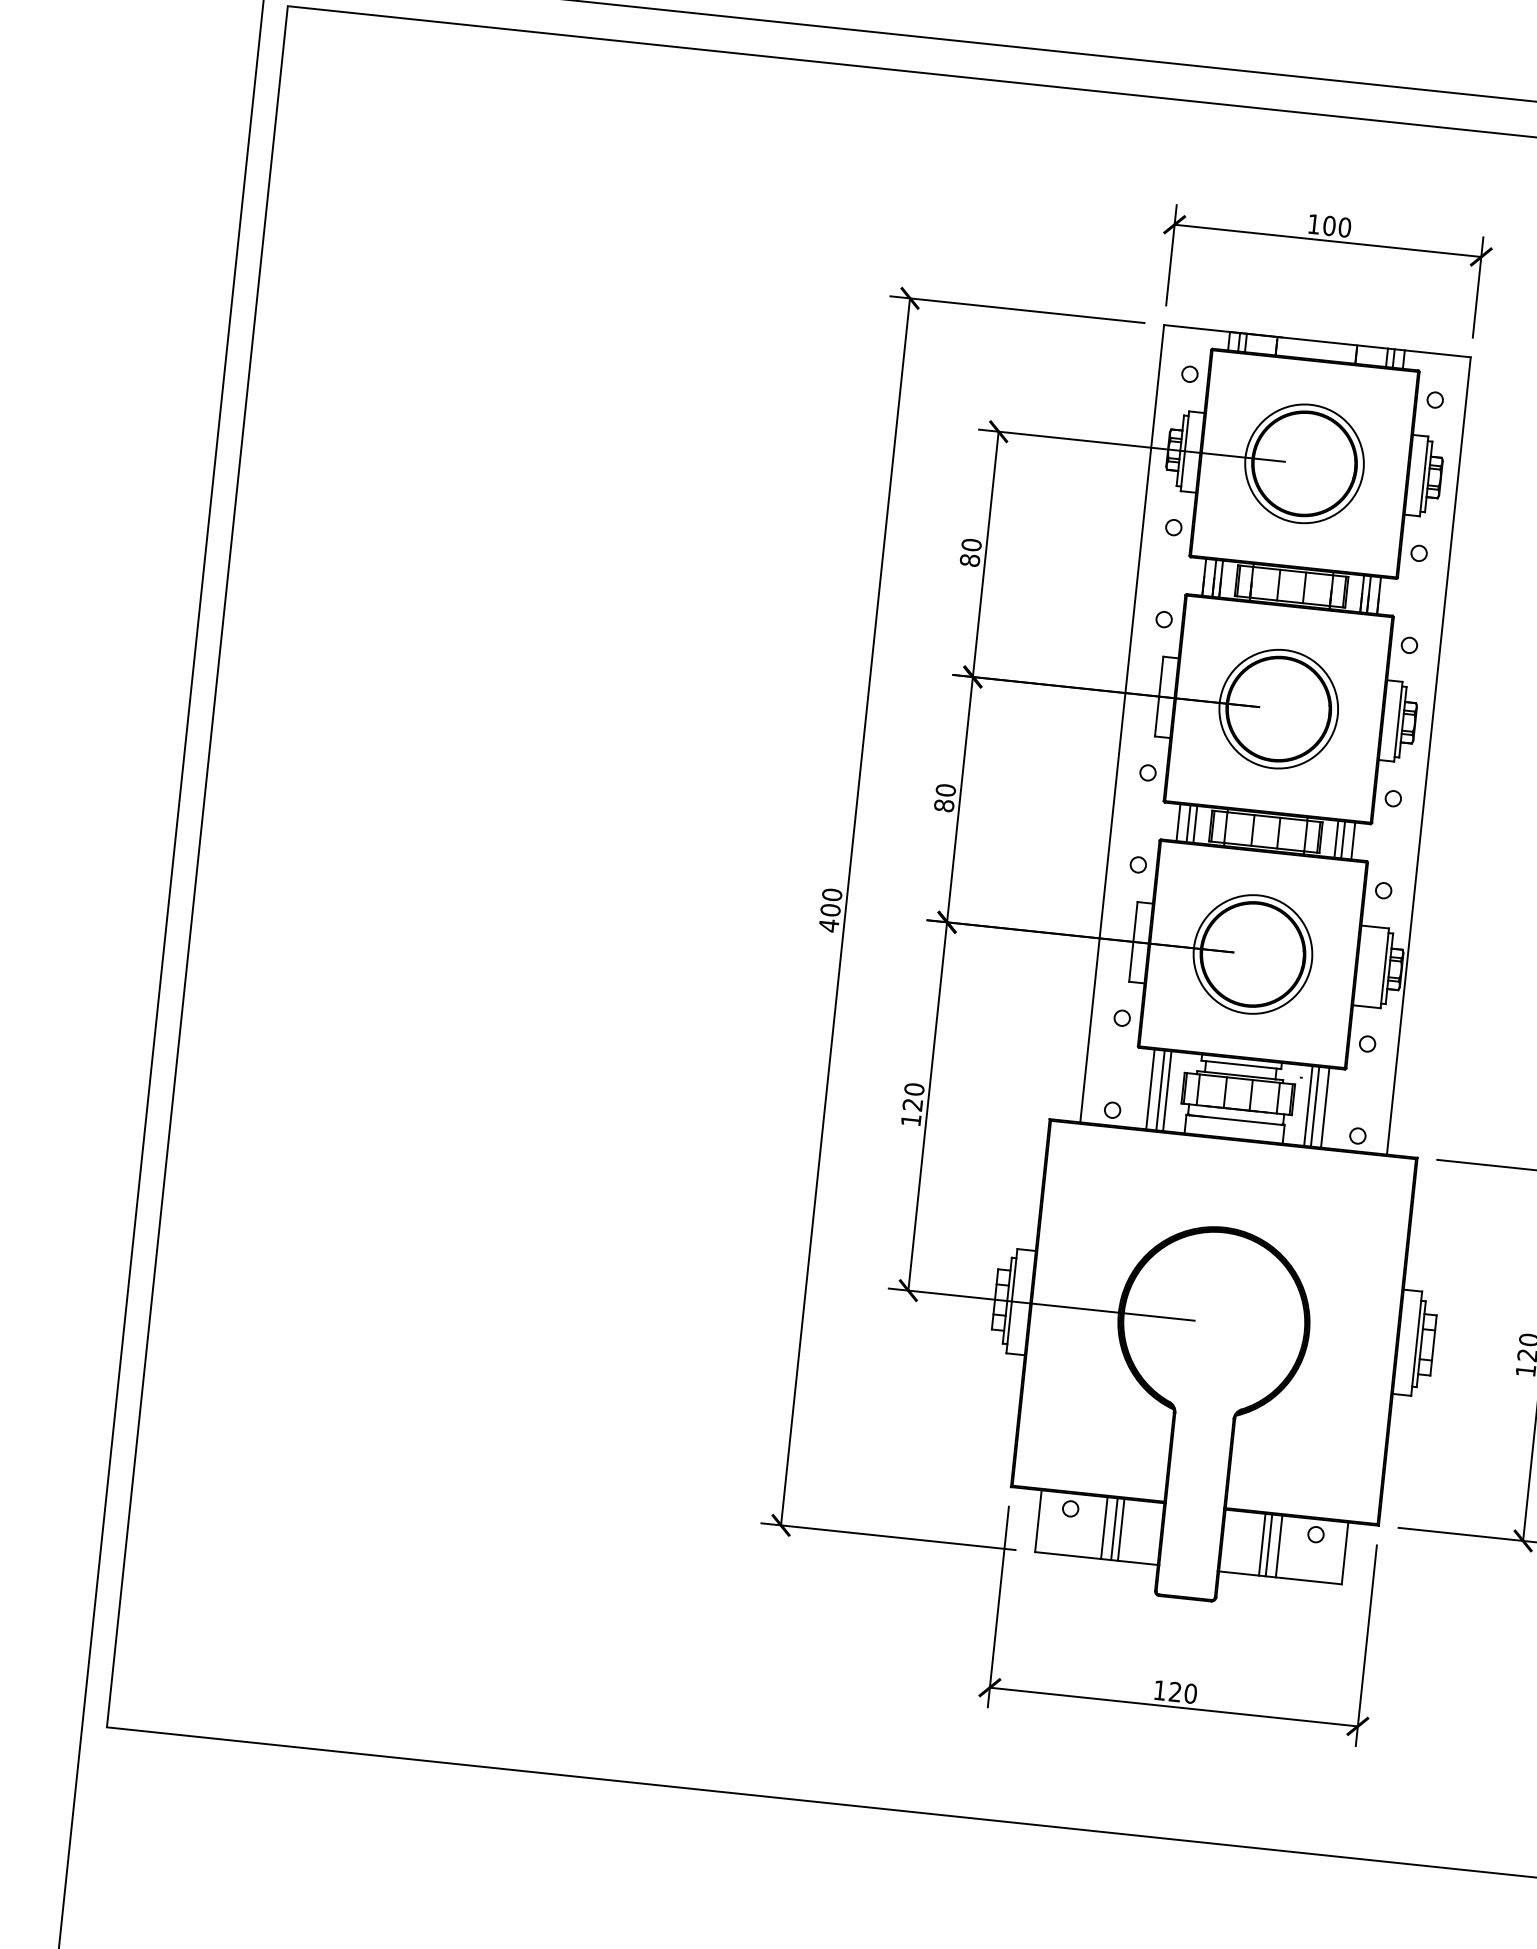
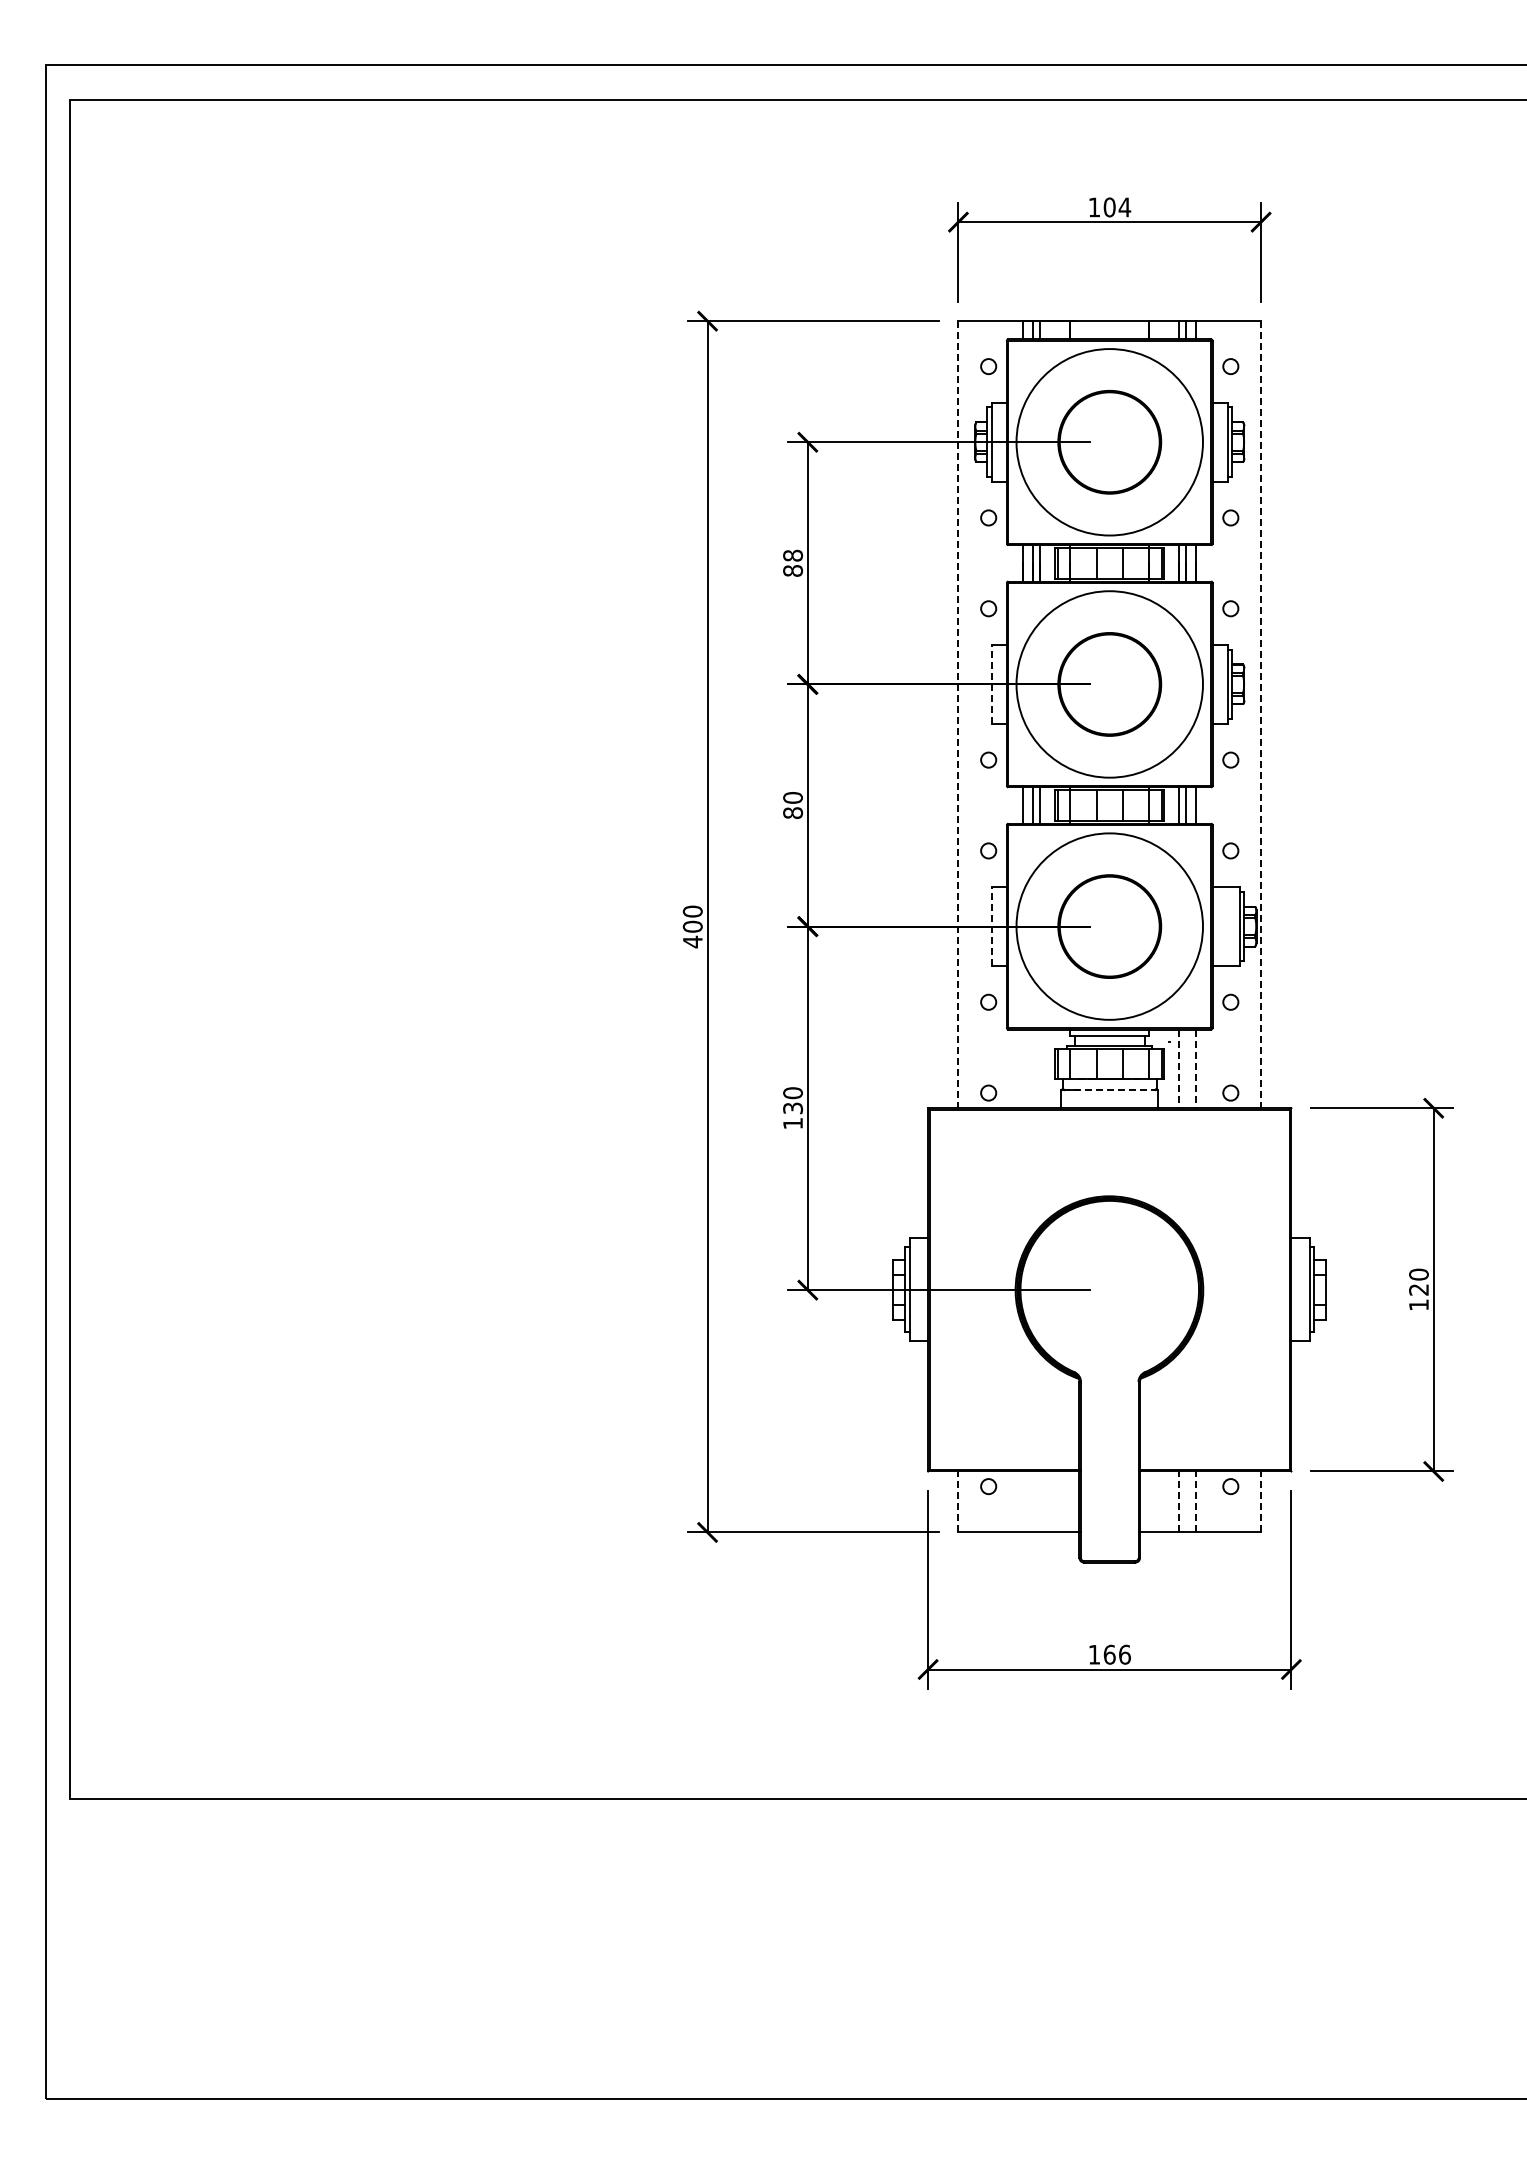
text: (1344, 227) -> (1124, 207), 100 -> 104
circle: (1304, 464) -> (1109, 442), size x1.6
text: (971, 544) -> (792, 555), 80 -> 88
line: (1159, 695) -> (991, 683), solid -> dashed
circle: (1278, 709) -> (1109, 684), size x1.6
line: (1122, 723) -> (958, 714), solid -> dashed
line: (1429, 755) -> (1261, 714), solid -> dashed
line: (1133, 941) -> (991, 926), solid -> dashed
circle: (1252, 954) -> (1109, 926), size x1.6
line: (1150, 1089) -> (1023, 1068), removed
line: (1160, 1090) -> (1033, 1068), removed
line: (1167, 1090) -> (1040, 1068), removed
text: (913, 1105) -> (793, 1108), 120 -> 130
line: (1308, 1106) -> (1179, 1069), solid -> dashed
line: (1315, 1106) -> (1186, 1068), removed
line: (1325, 1108) -> (1196, 1069), solid -> dashed
line: (1235, 1120) -> (1109, 1090), solid -> dashed
line: (1038, 1520) -> (958, 1501), solid -> dashed
line: (1104, 1527) -> (1023, 1501), removed
line: (1114, 1528) -> (1033, 1501), removed
line: (1121, 1529) -> (1040, 1501), removed
line: (1262, 1544) -> (1179, 1501), solid -> dashed
line: (1269, 1545) -> (1186, 1501), removed
line: (1279, 1546) -> (1196, 1501), solid -> dashed
line: (1345, 1553) -> (1261, 1501), solid -> dashed
text: (1182, 1692) -> (1116, 1654), 120 -> 166

